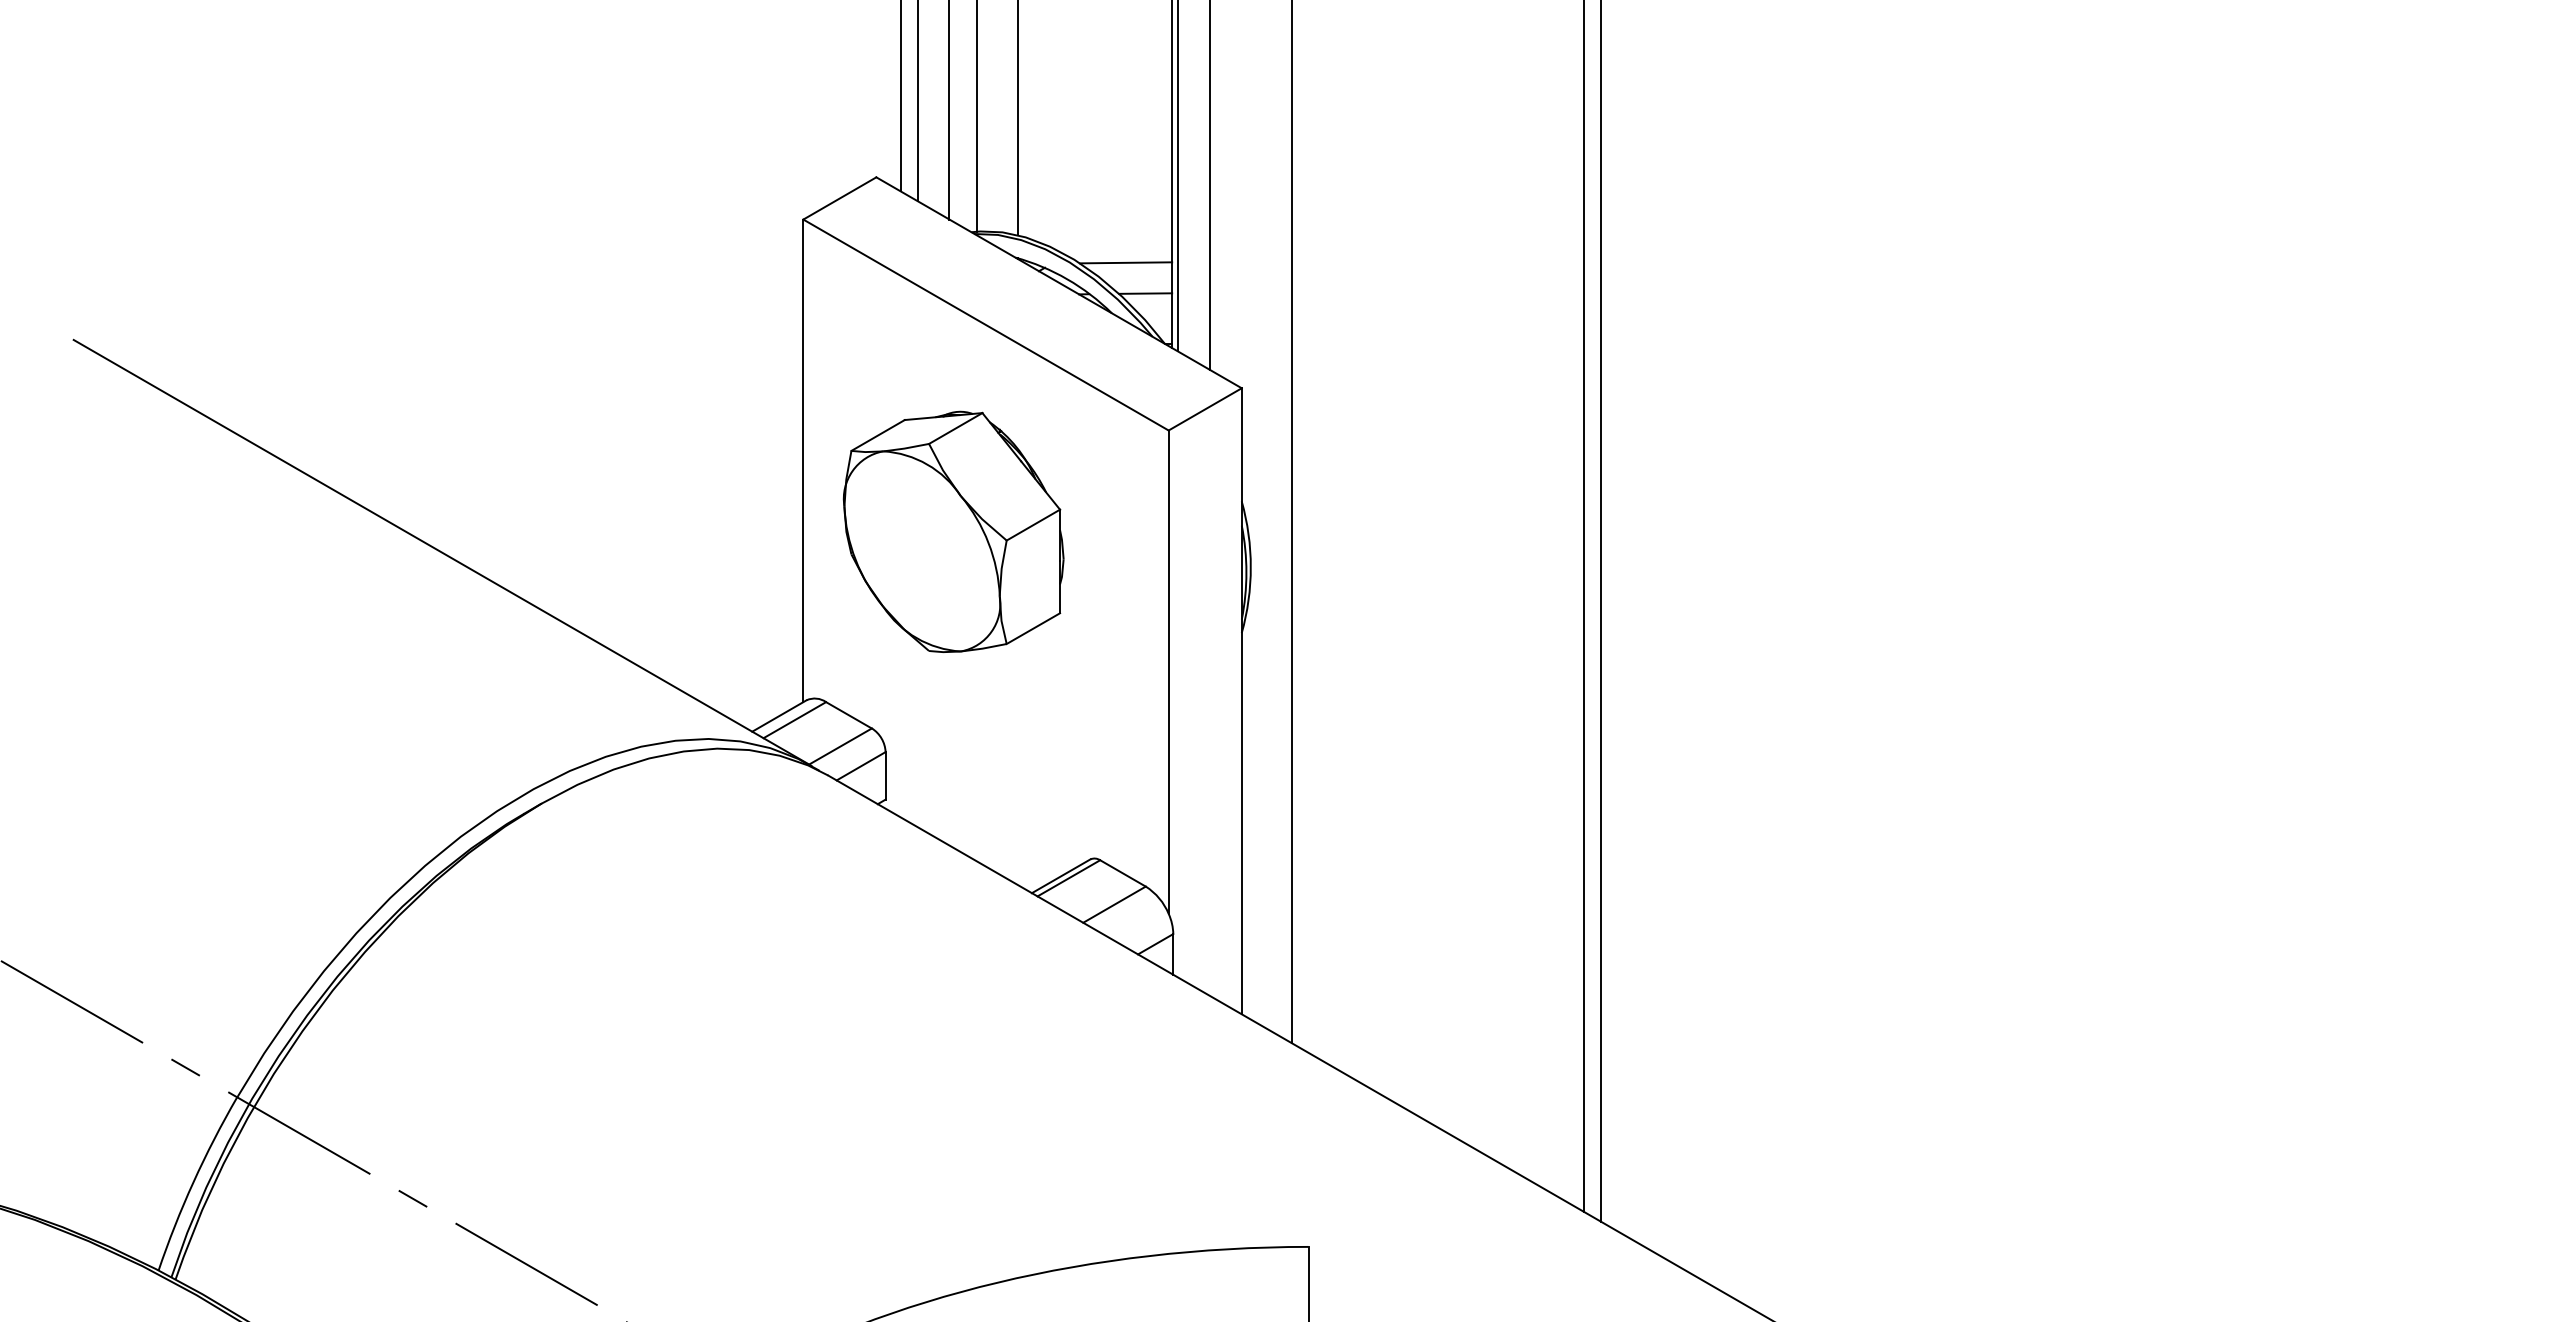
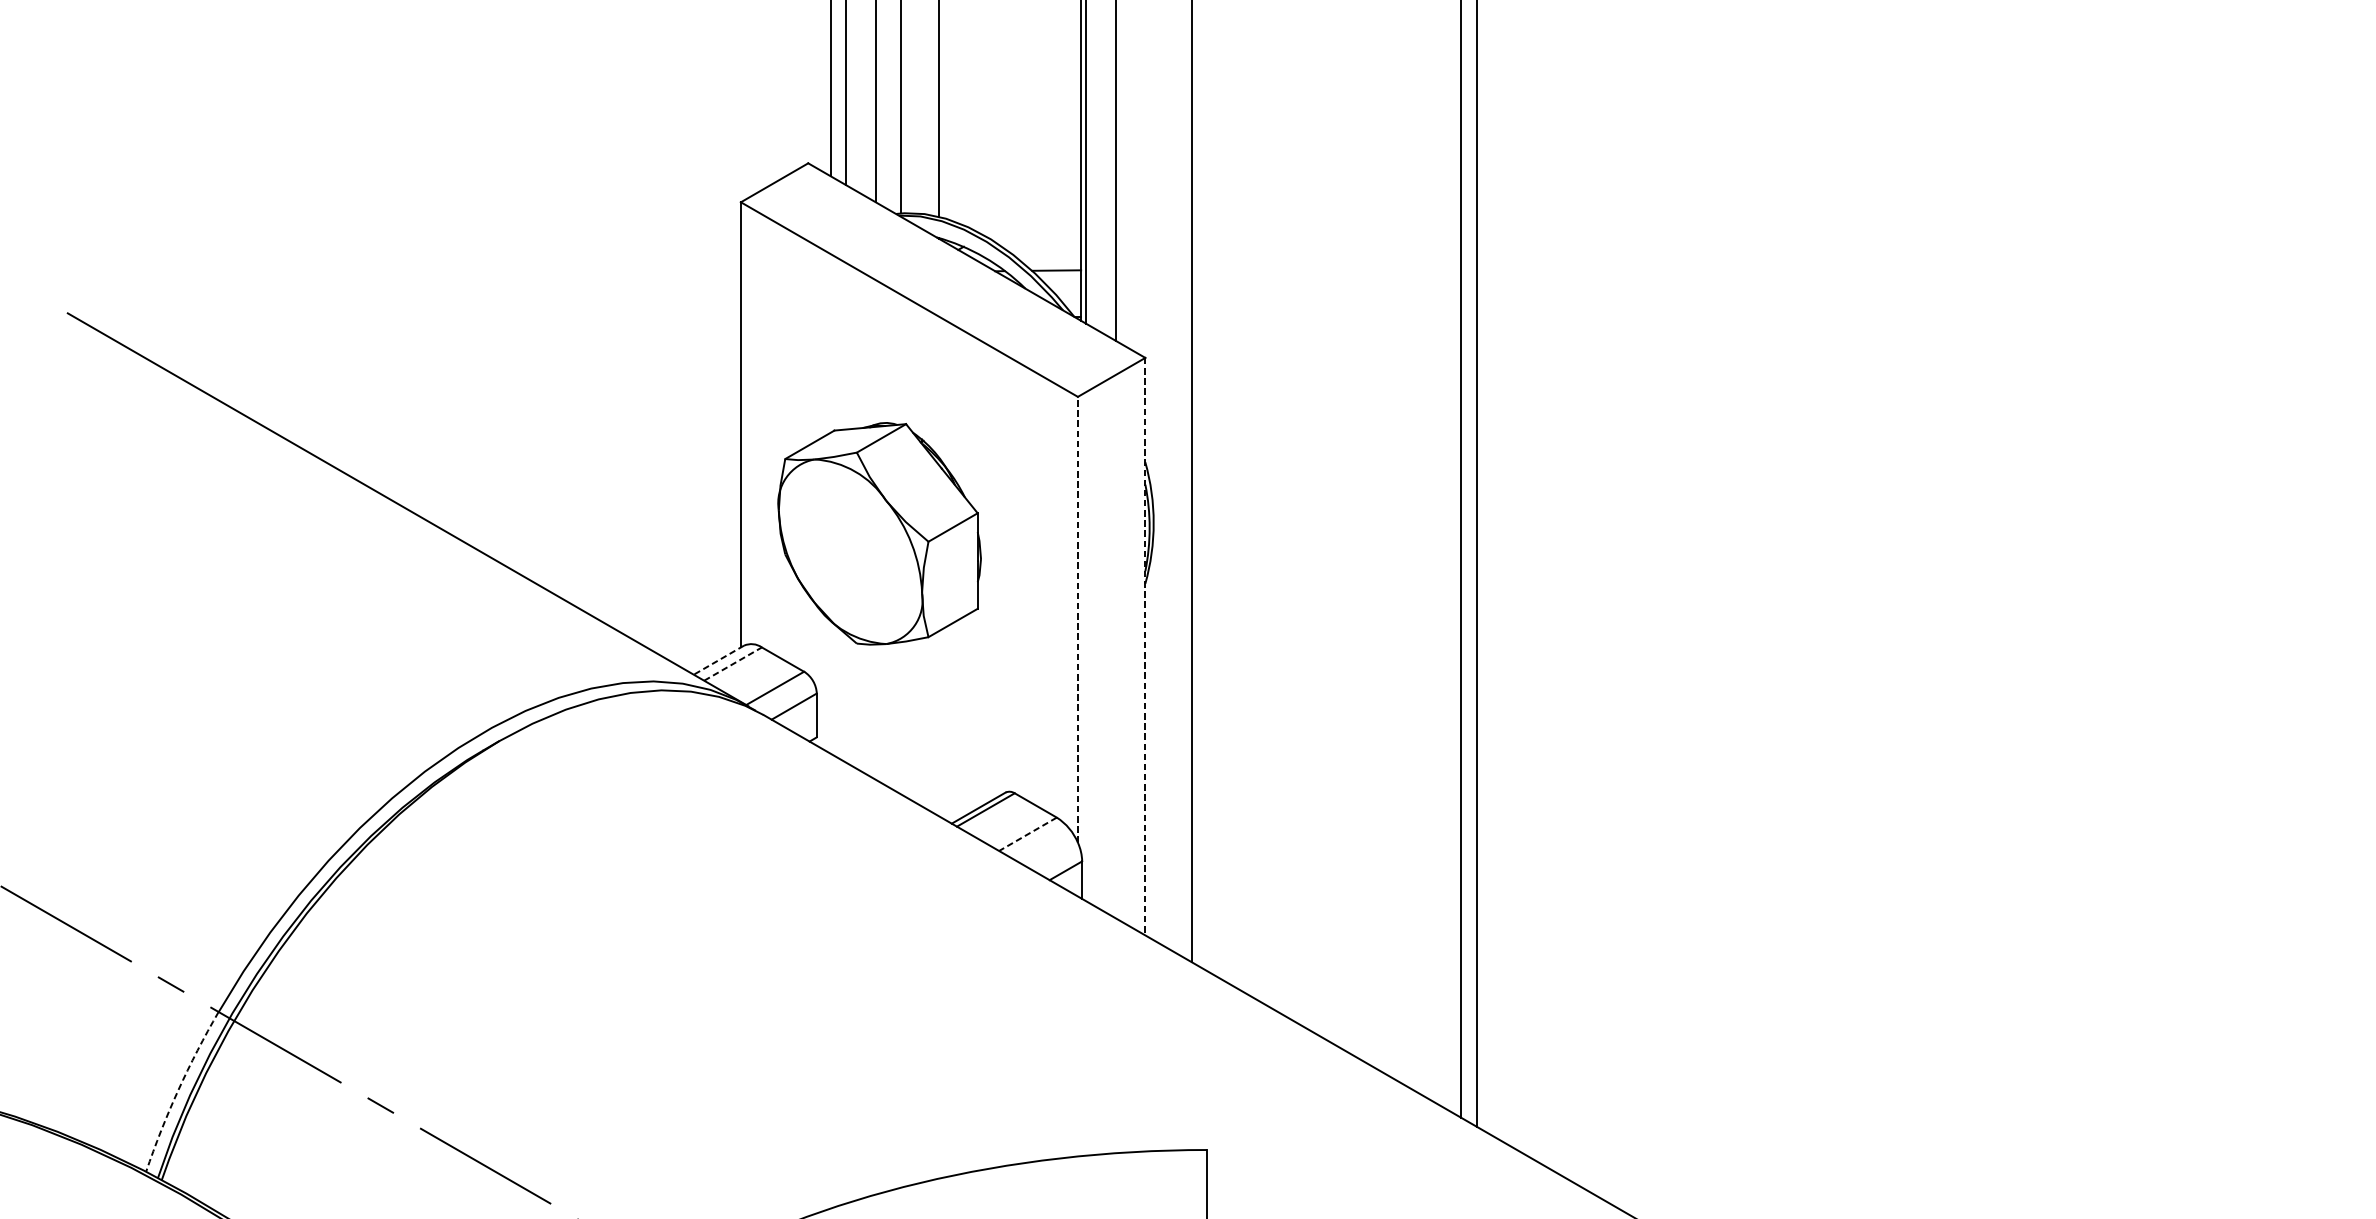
line: (1125, 262) -> (1038, 241), removed
part: (953, 531) -> (879, 533), moved
line: (1168, 672) -> (1077, 620), solid -> dashed
line: (1241, 701) -> (1145, 646), solid -> dashed
line: (779, 716) -> (718, 660), solid -> dashed
line: (795, 719) -> (733, 663), solid -> dashed
line: (1114, 904) -> (1027, 834), solid -> dashed
arc: (193, 1182) -> (178, 1090), solid -> dashed

